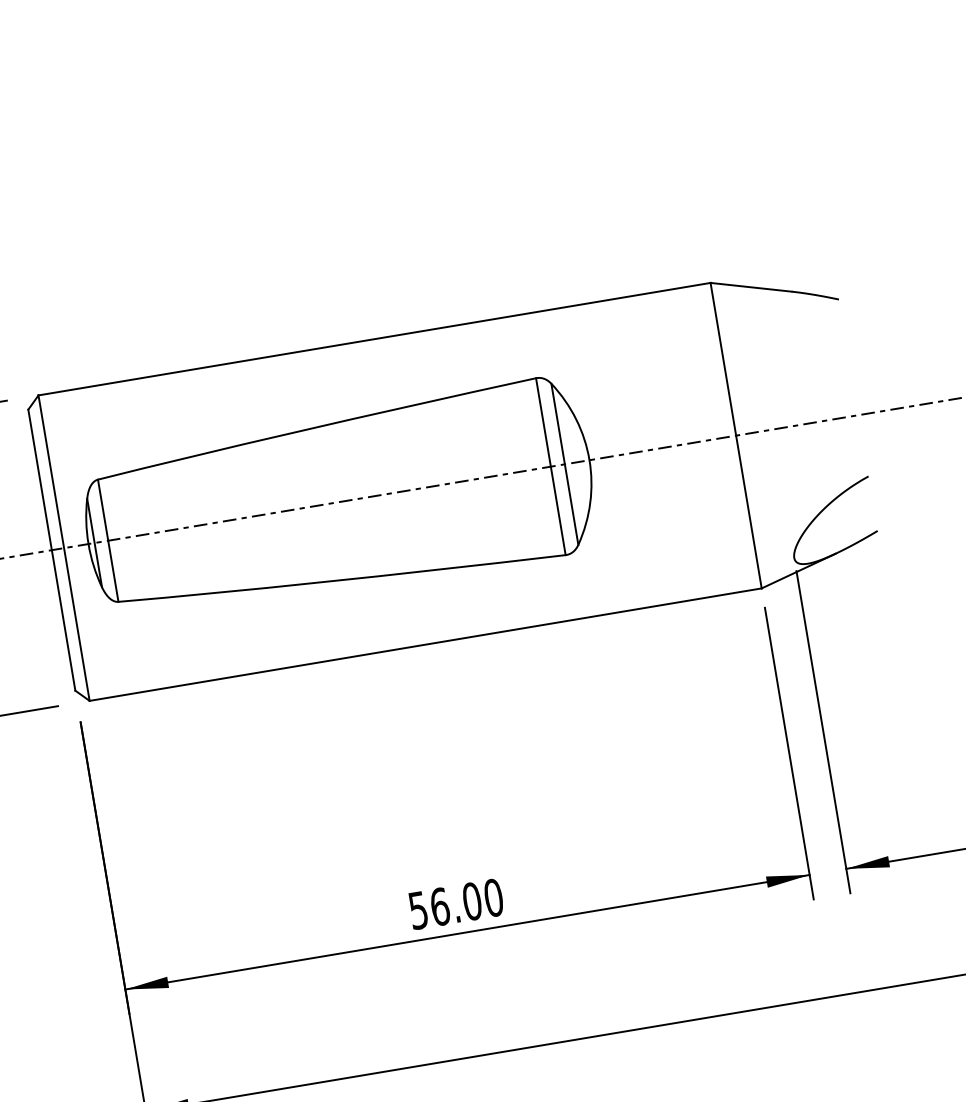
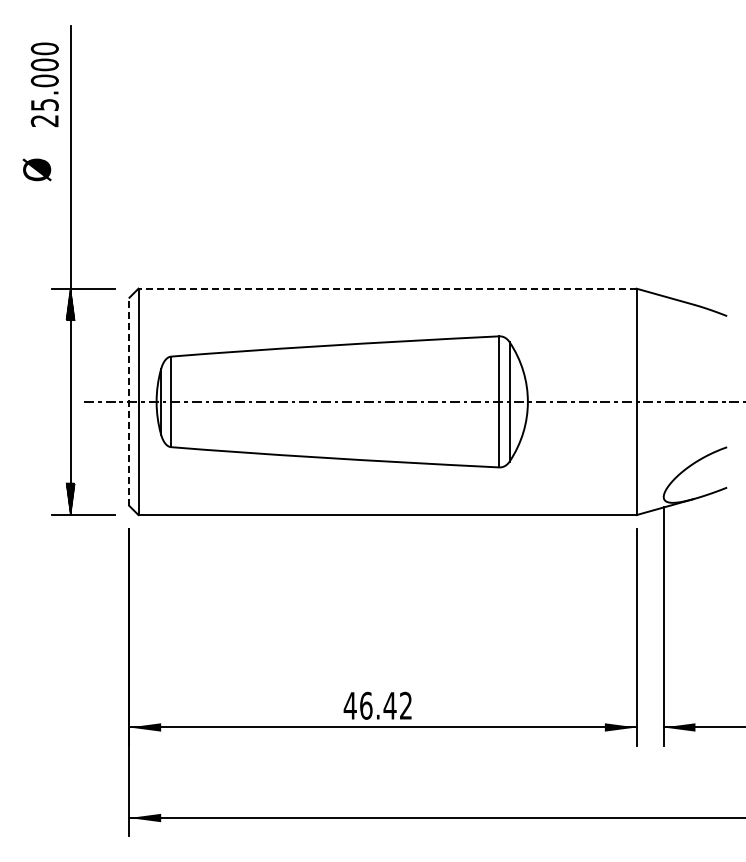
line: (374, 338) -> (387, 288), solid -> dashed
line: (51, 549) -> (129, 401), solid -> dashed
text: (455, 903) -> (377, 705), 56.00 -> 46.42

